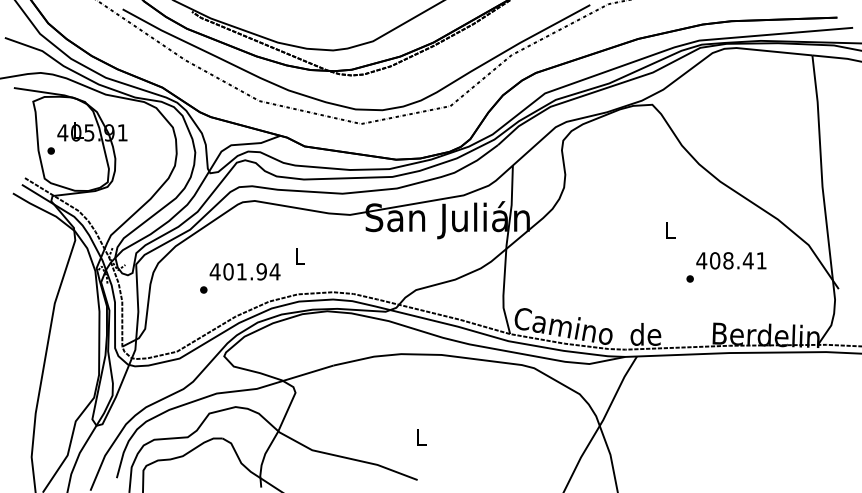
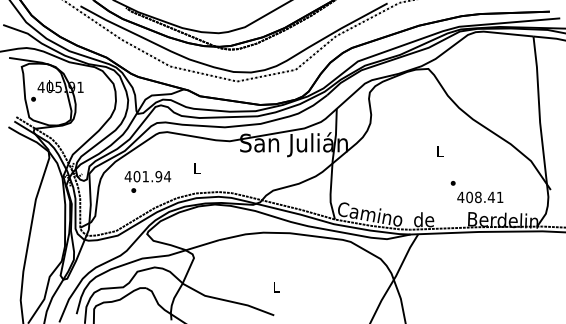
text: (731, 260) -> (480, 197), moved
text: (244, 271) -> (147, 176), moved

